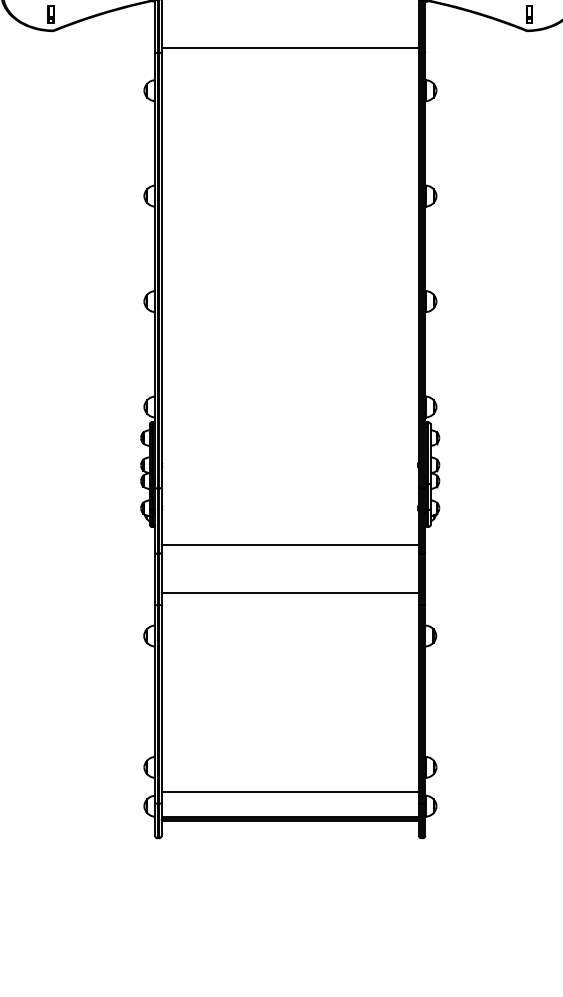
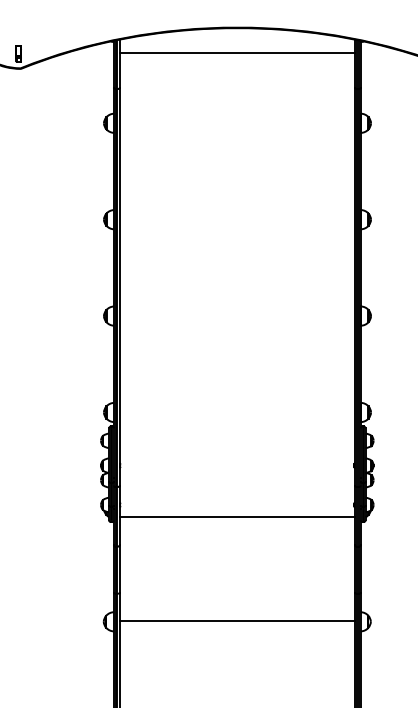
line: (290, 48) -> (237, 52), moved
line: (290, 544) -> (237, 516), moved
line: (290, 593) -> (237, 621), moved

